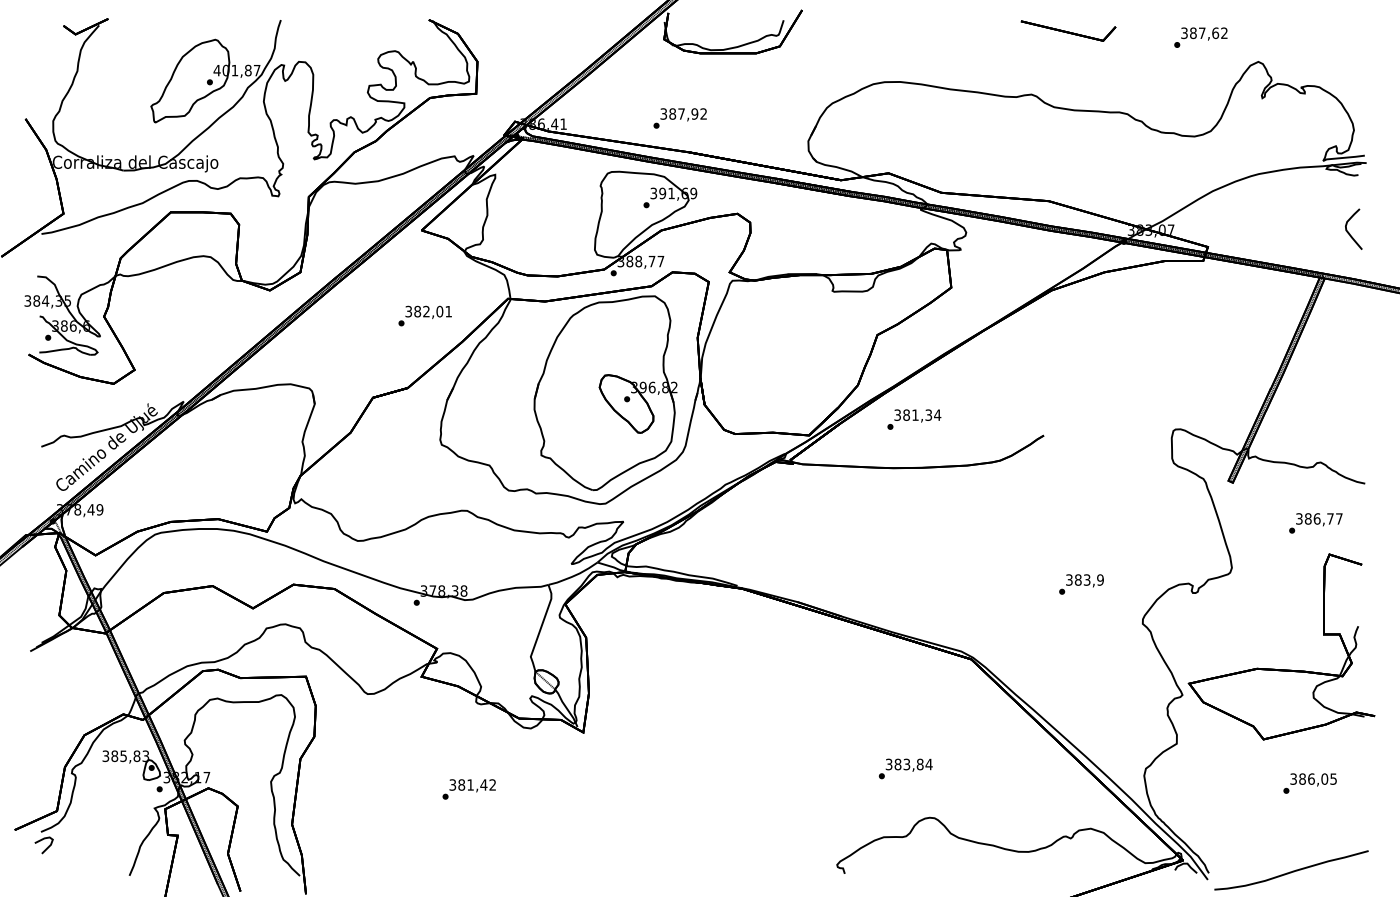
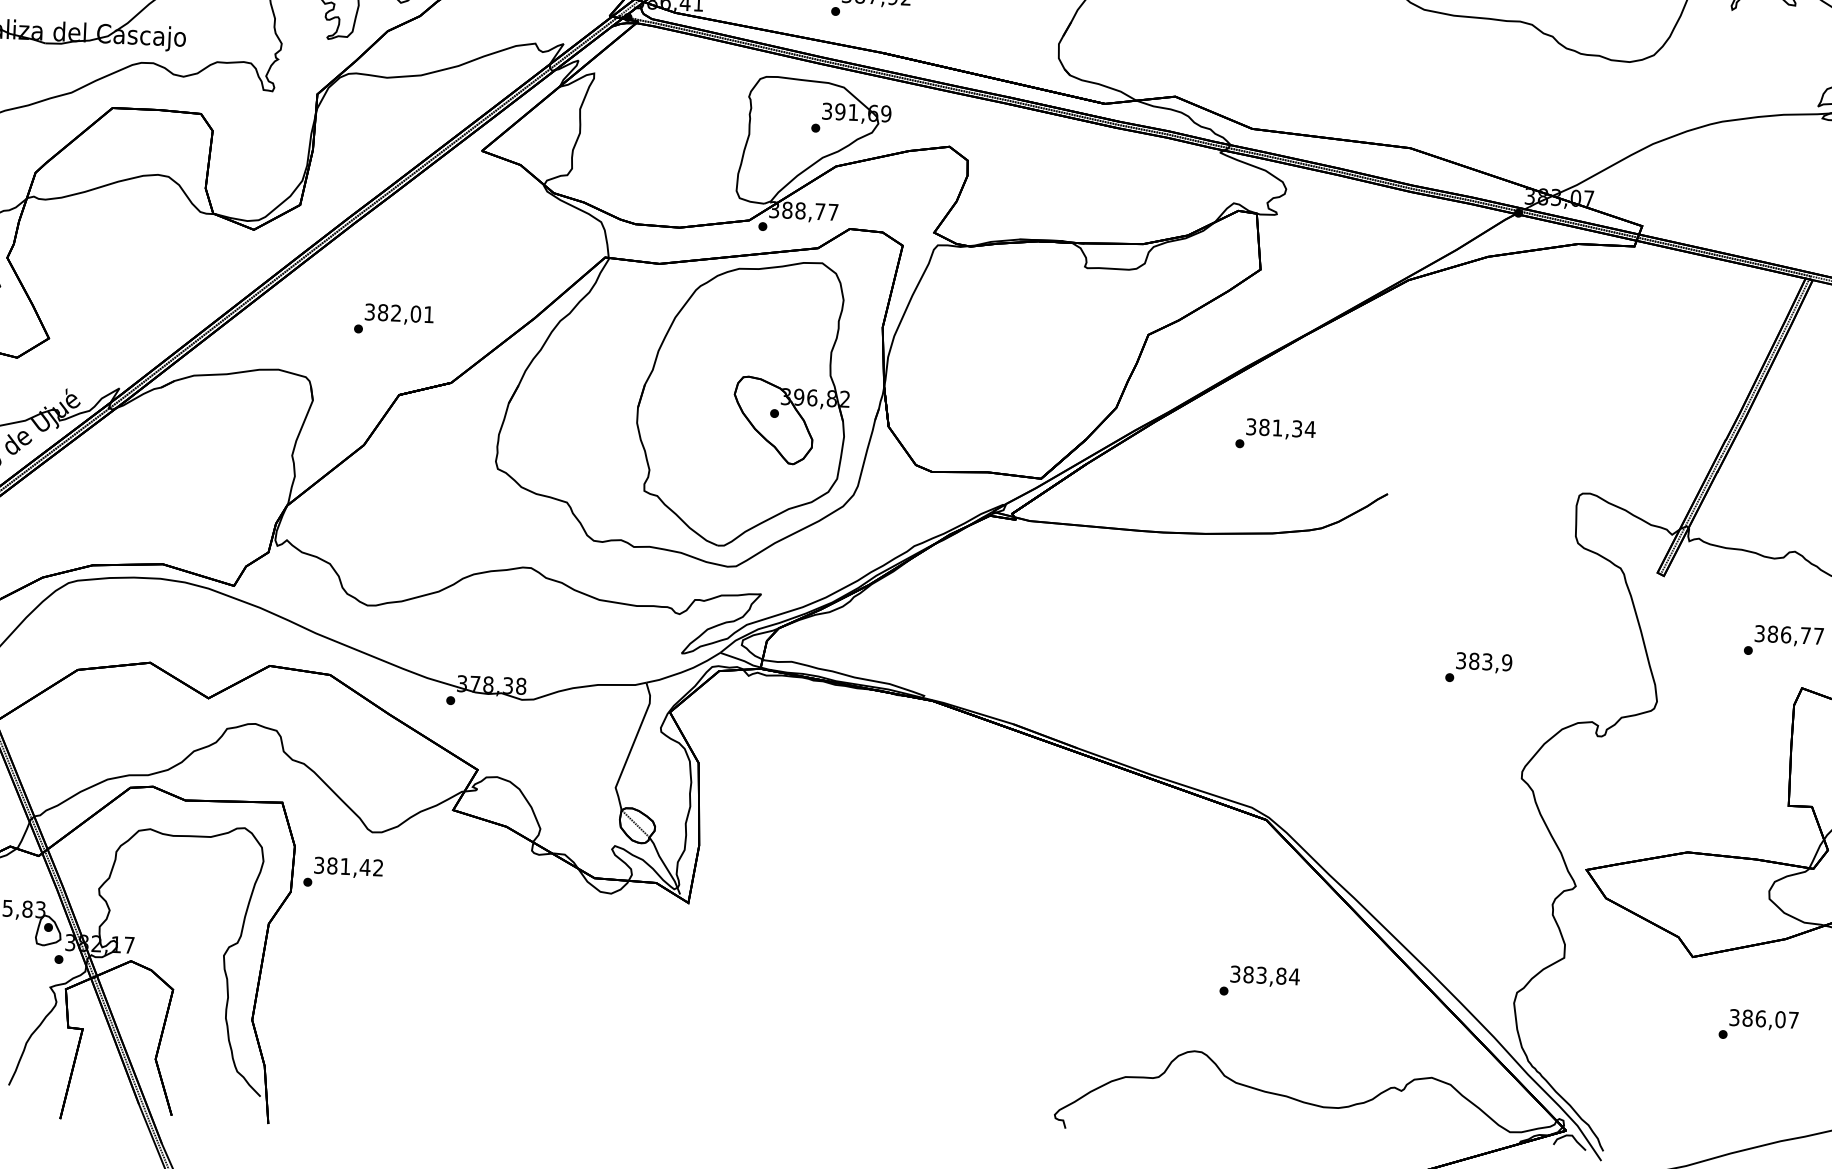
text: (424, 315) -> (392, 318), moved
text: (914, 419) -> (1275, 434), moved
text: (1081, 584) -> (1478, 668), moved
text: (905, 768) -> (1259, 981), moved
text: (1333, 778) -> (1793, 1019), 386,05 -> 386,07
text: (468, 789) -> (342, 873), moved

